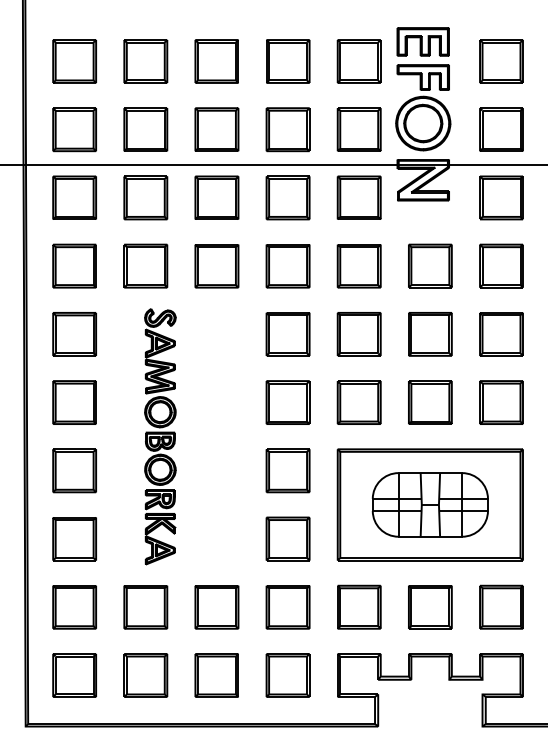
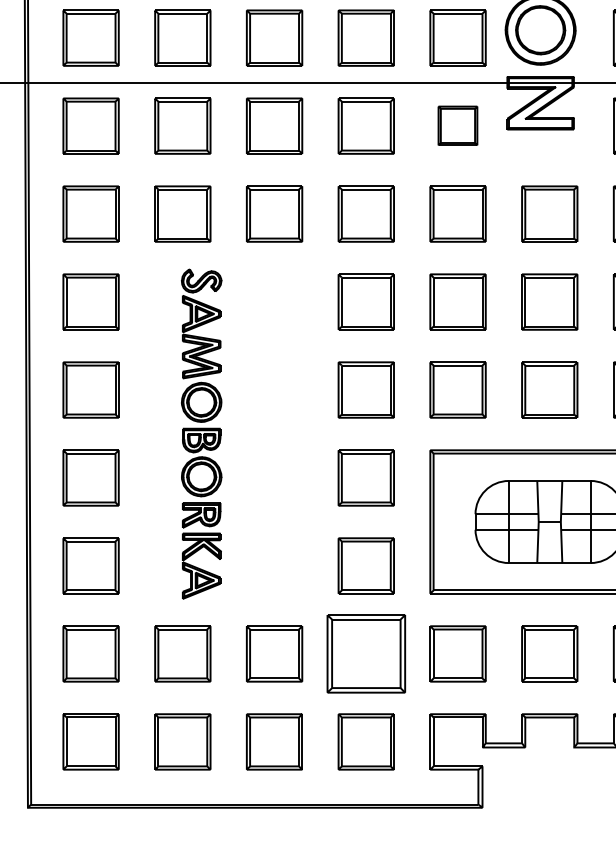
part: (358, 197) -> (457, 125), size x0.7
part: (287, 607) -> (365, 654), size x1.4

